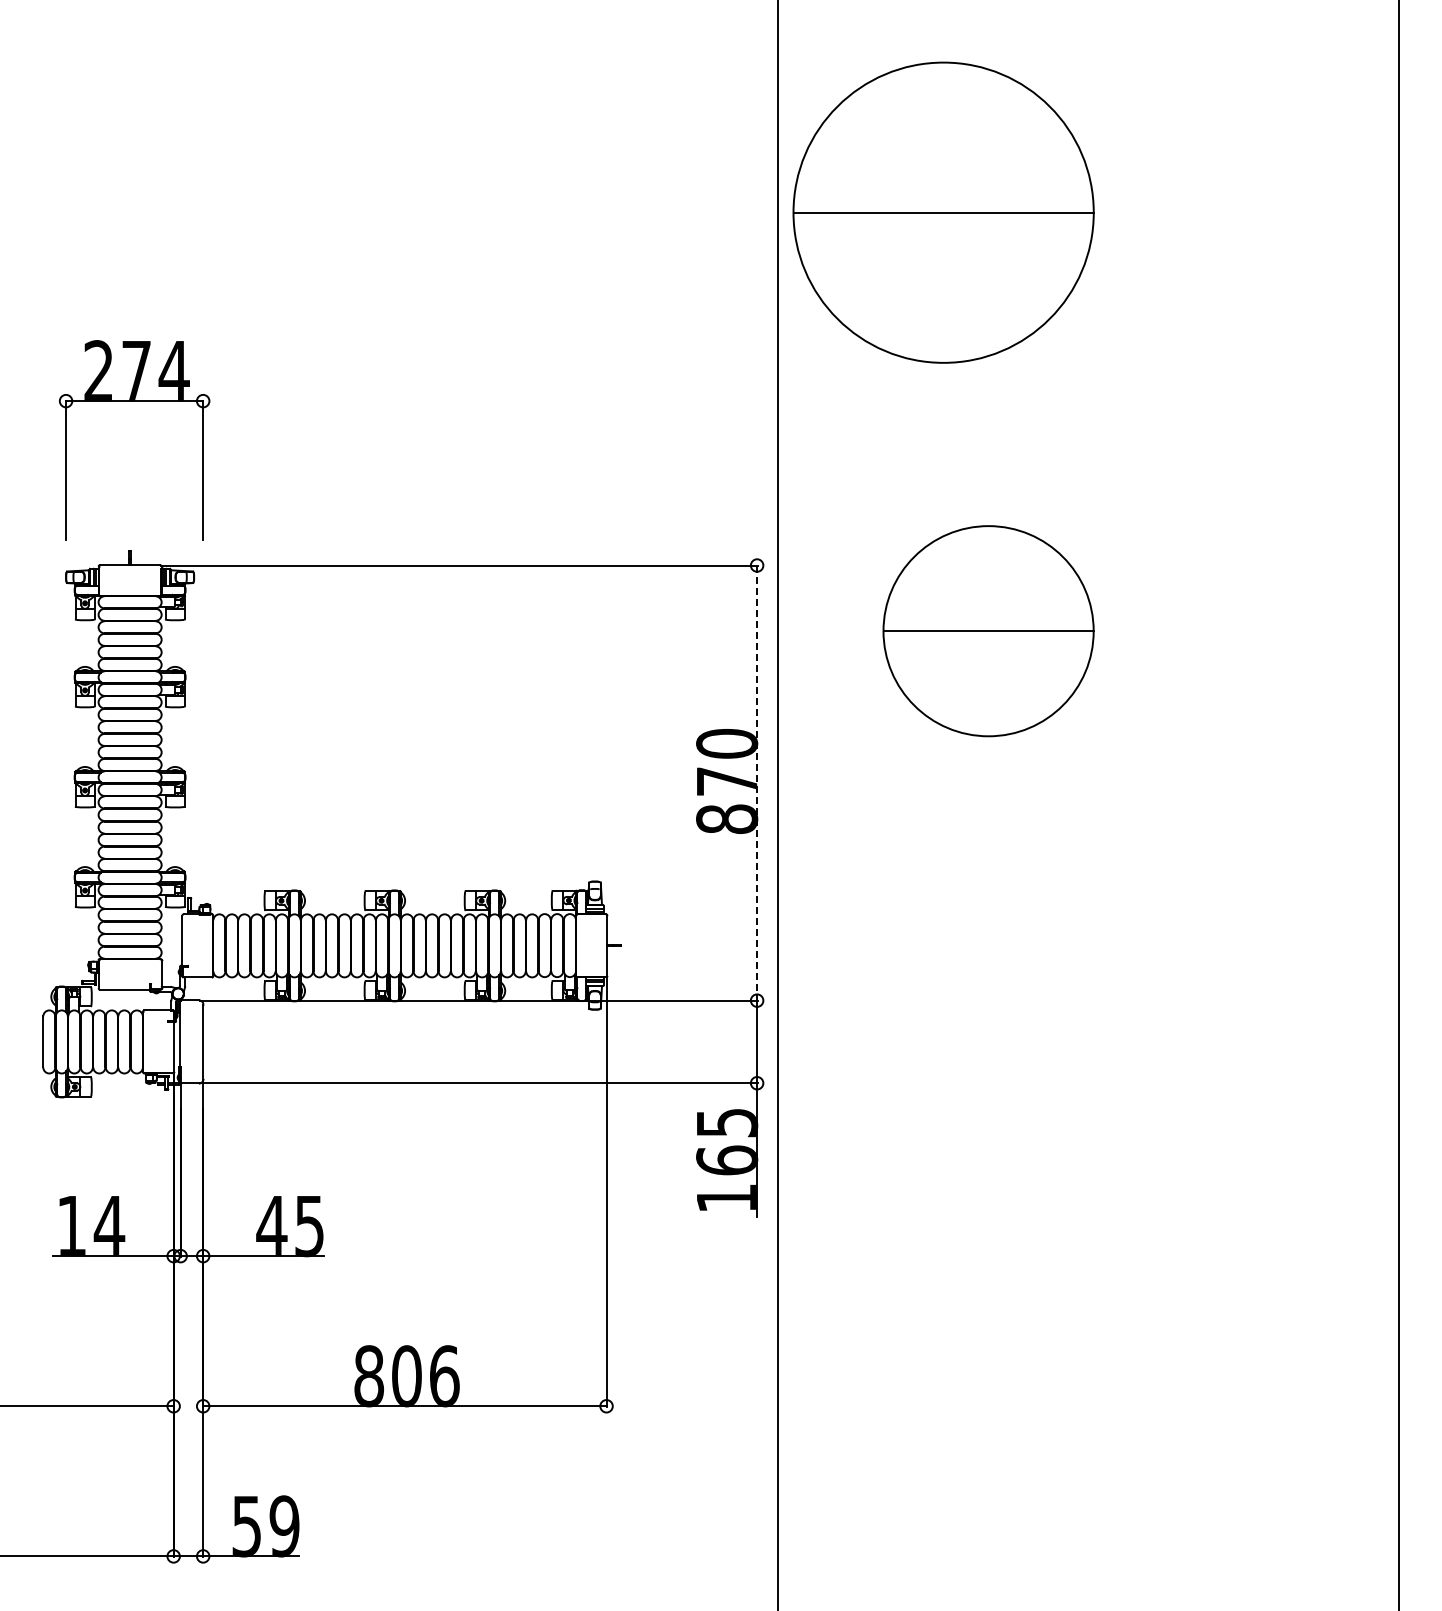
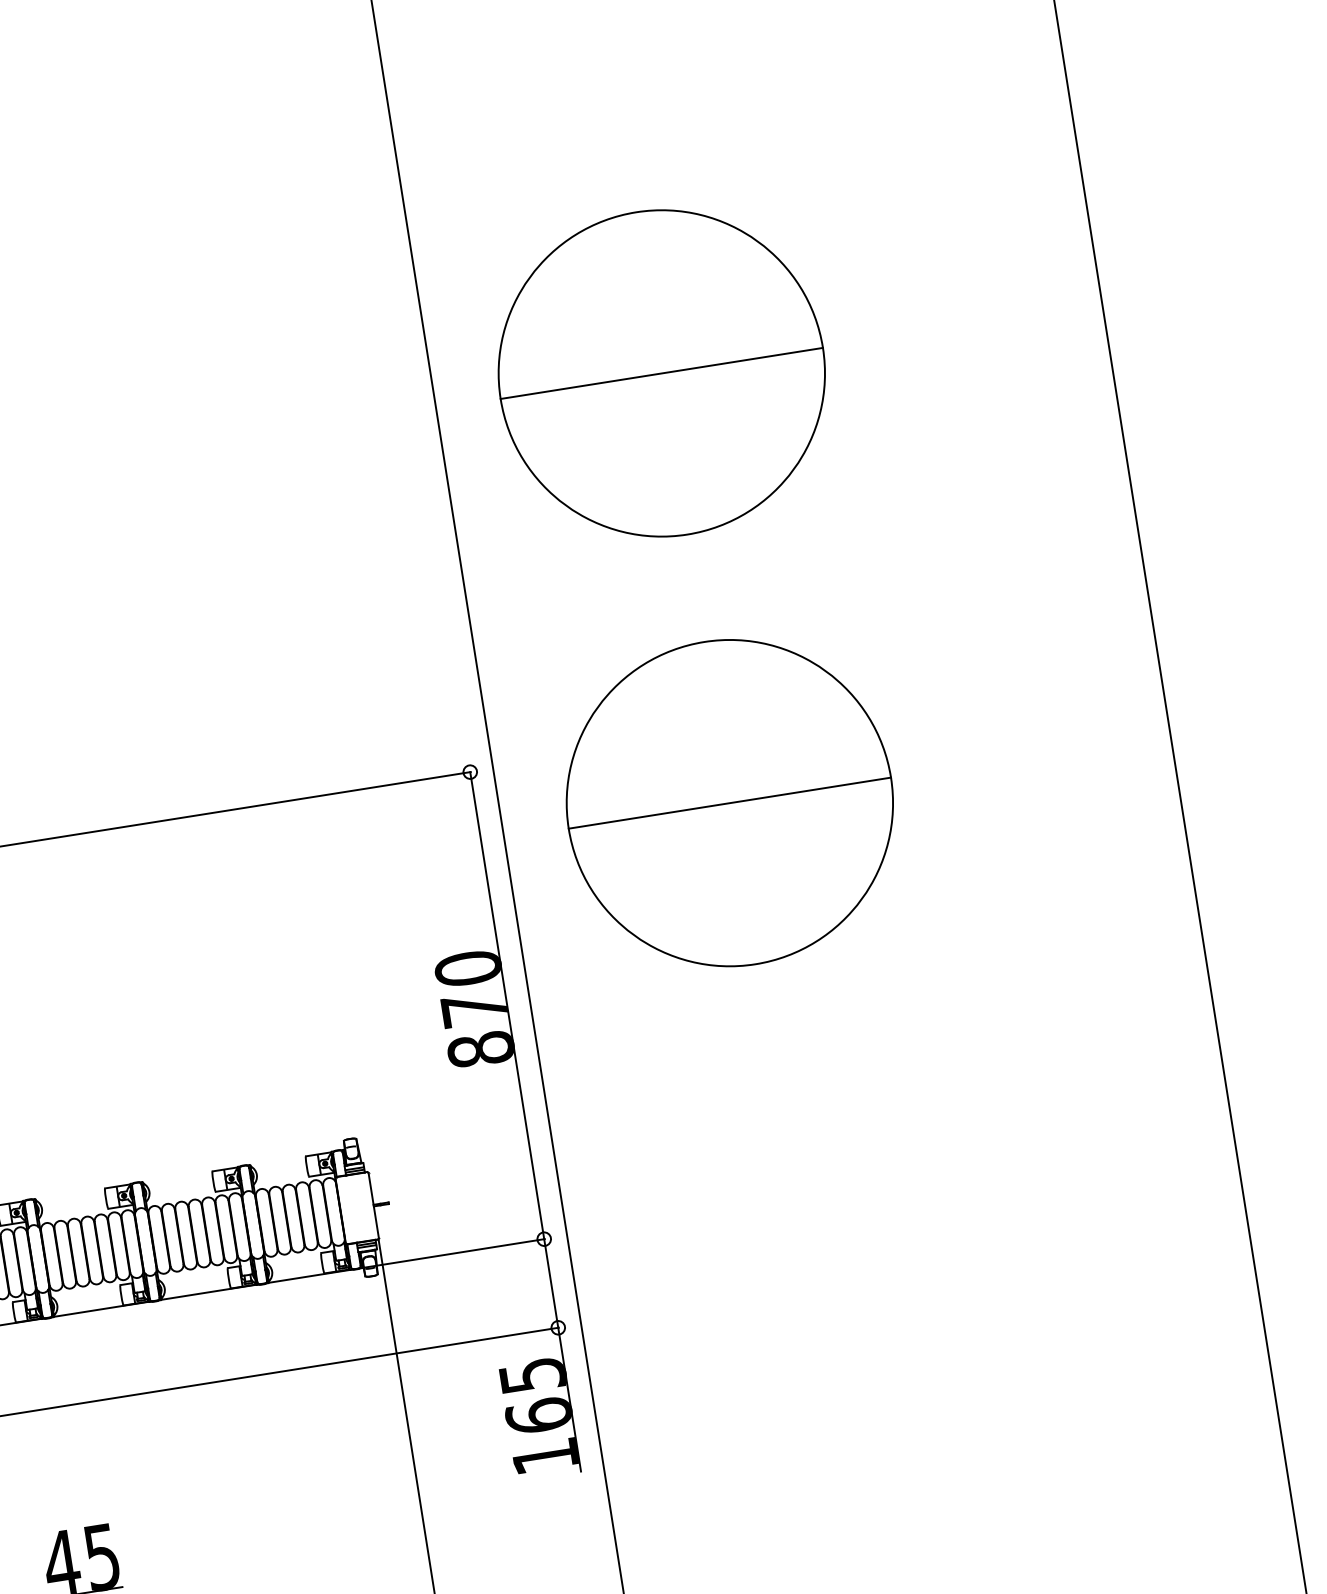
part: (943, 212) -> (661, 373), moved
part: (988, 631) -> (729, 803), size x1.43
line: (757, 783) -> (507, 1006), dashed -> solid

